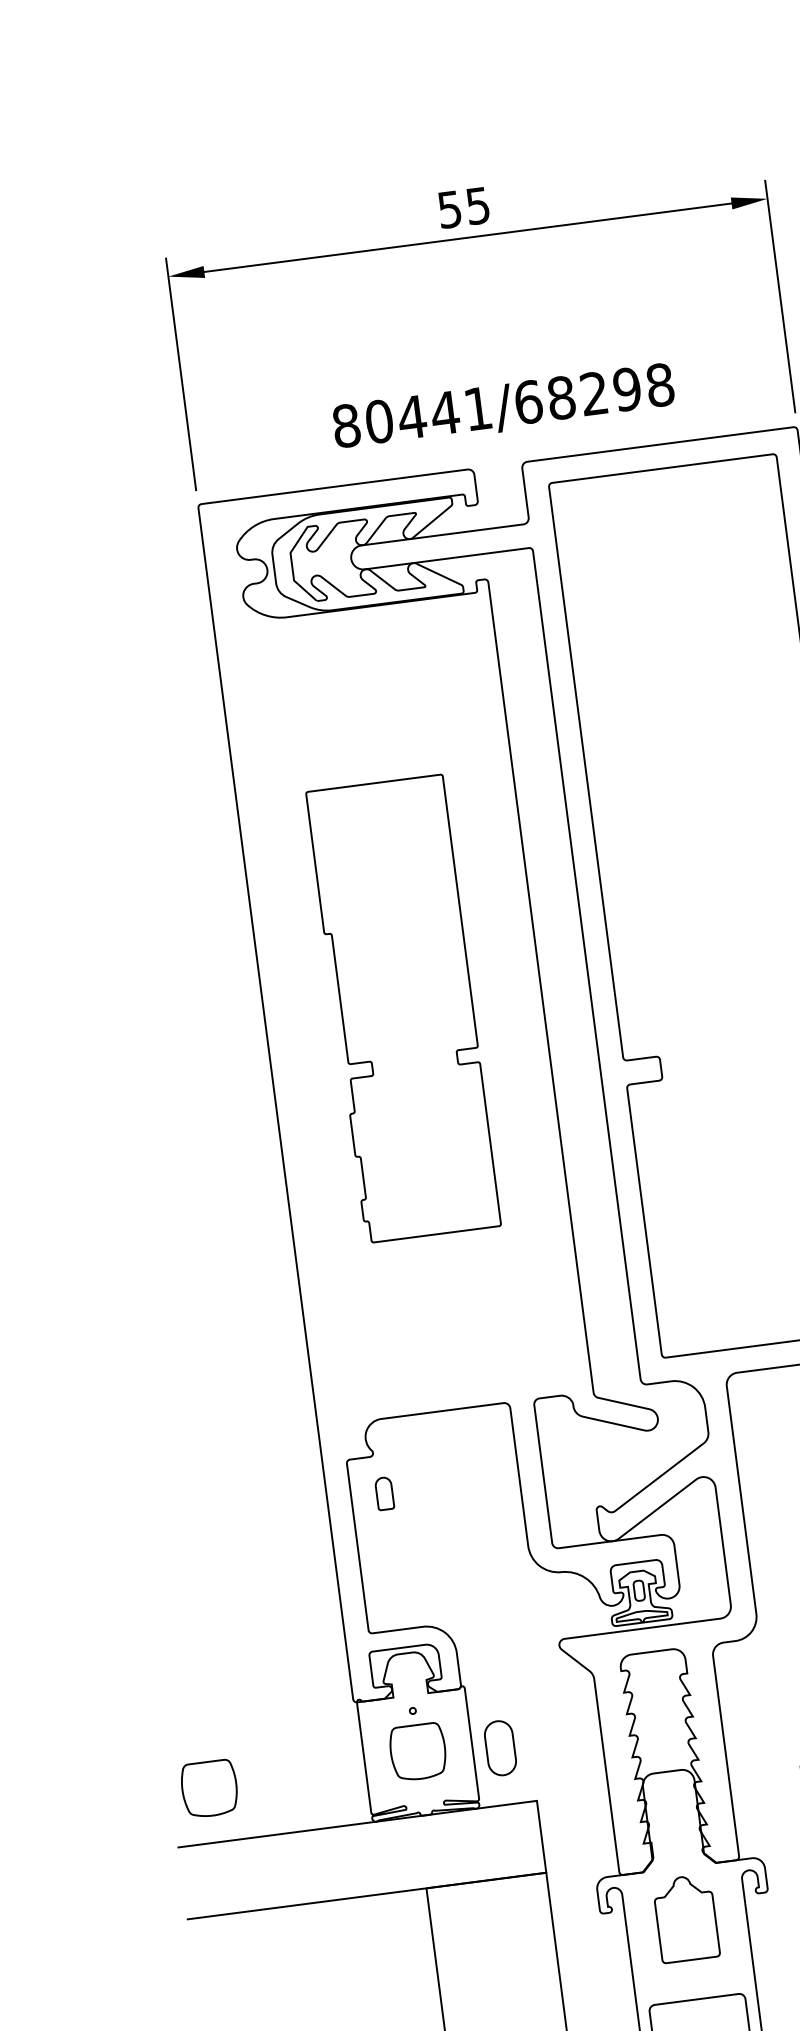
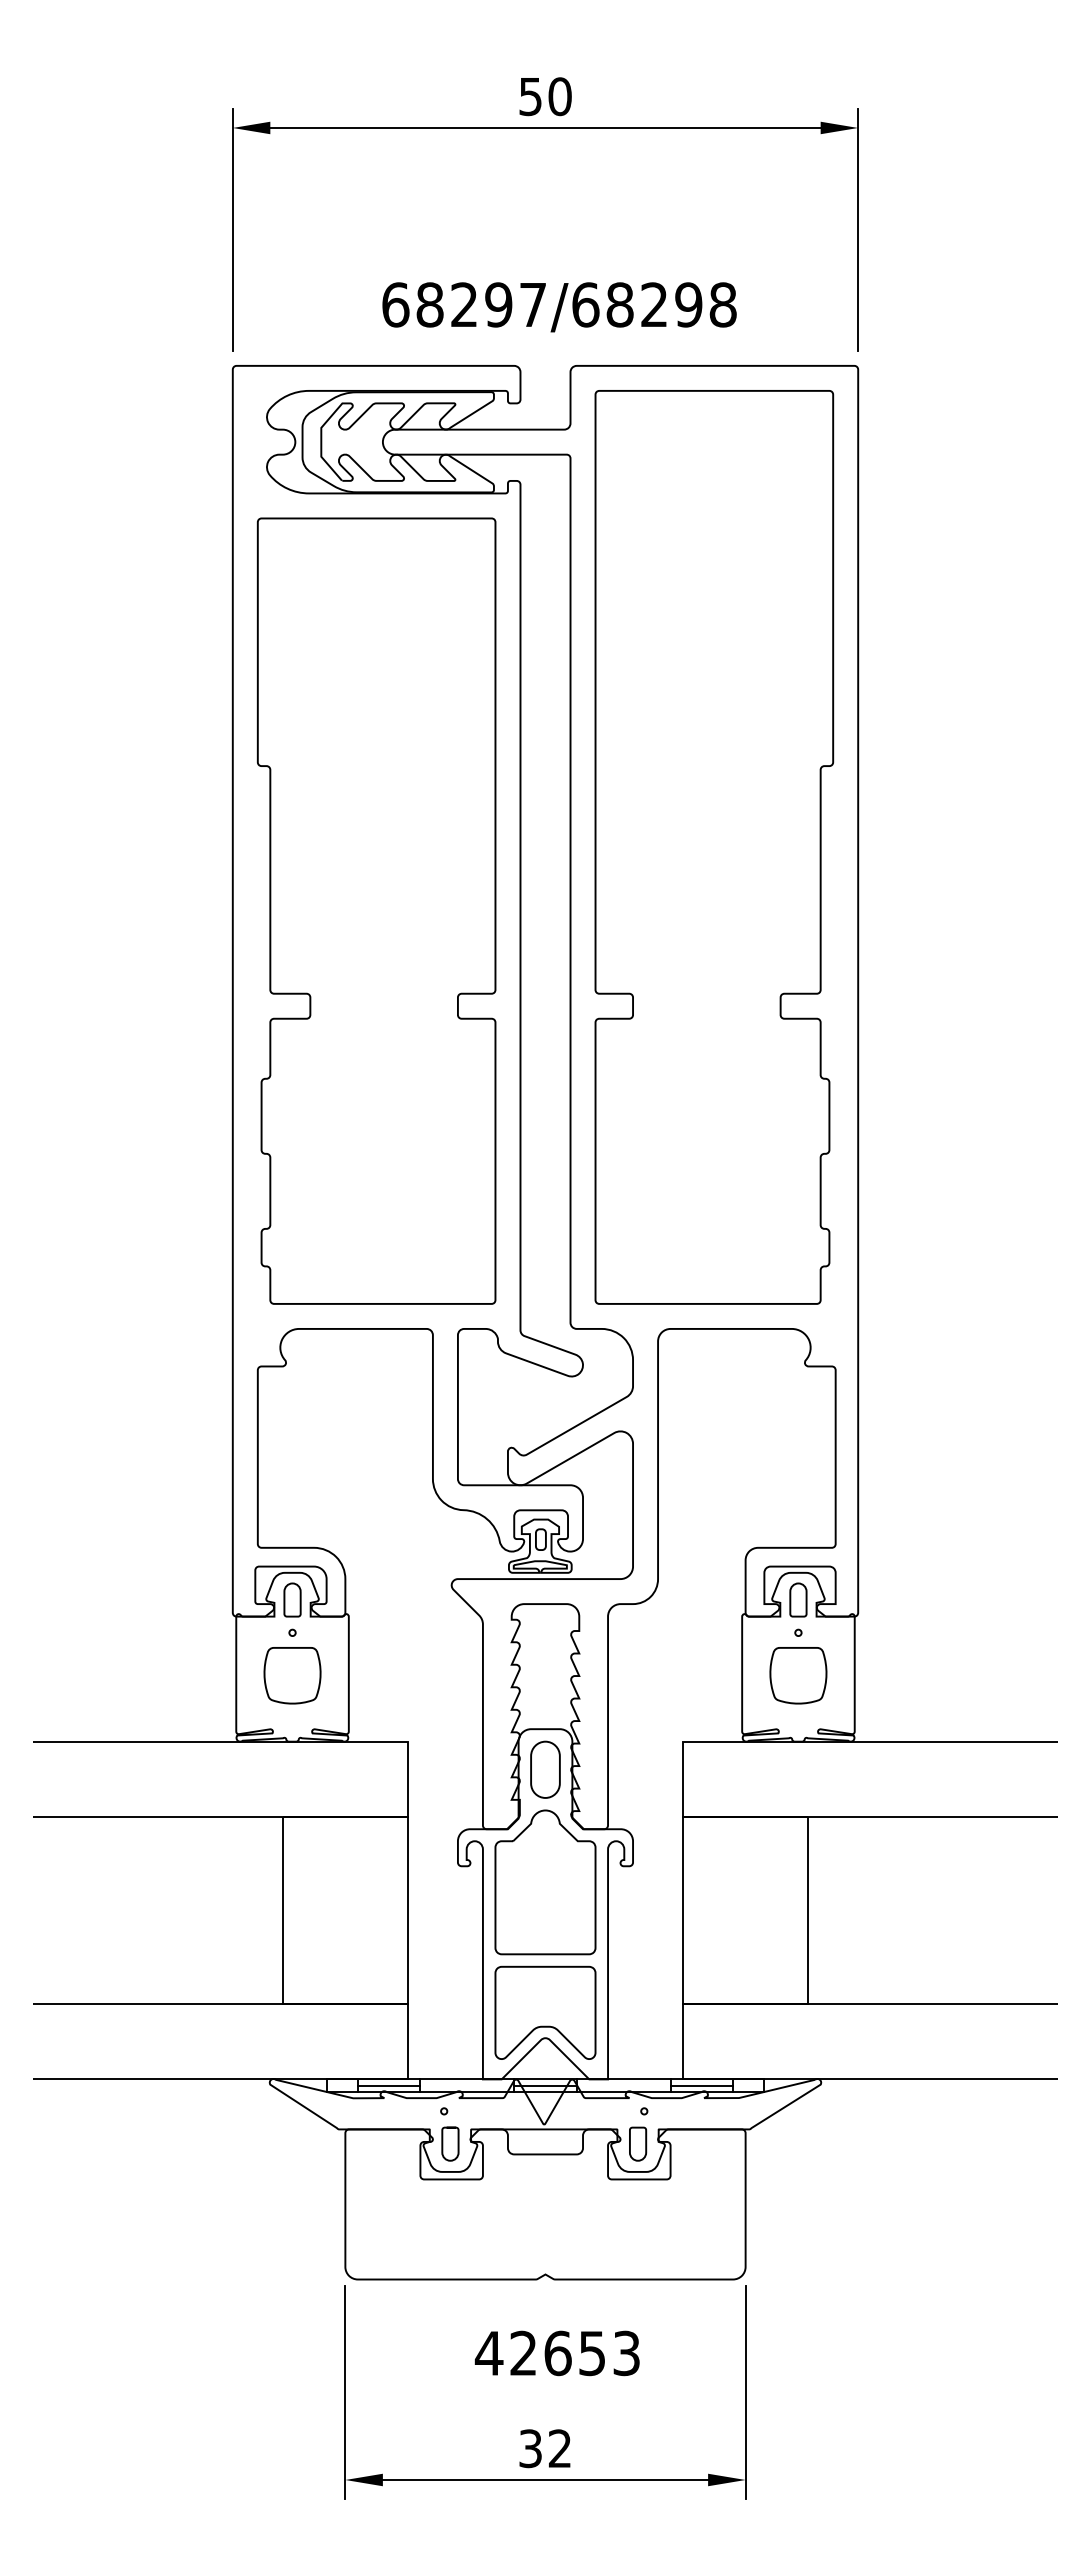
text: (477, 205) -> (559, 96), 55 -> 50
text: (411, 417) -> (463, 304), 80441/68298 -> 68297/68298
part: (403, 1008) -> (376, 910), size x1.67
part: (384, 1493) -> (292, 1599), moved
part: (500, 1747) -> (545, 1769), moved
part: (209, 1788) -> (73, 1685), removed
part: (686, 1918) -> (545, 1882), size x1.67

